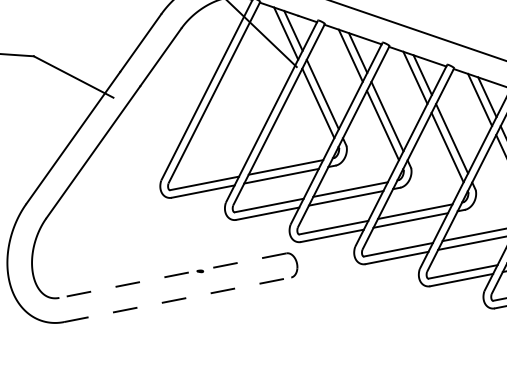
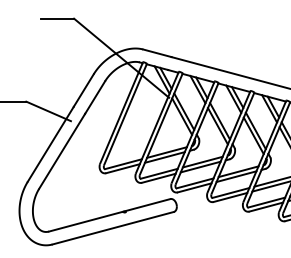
line: (172, 275) -> (109, 215), dashed -> solid
line: (178, 300) -> (113, 228), dashed -> solid

